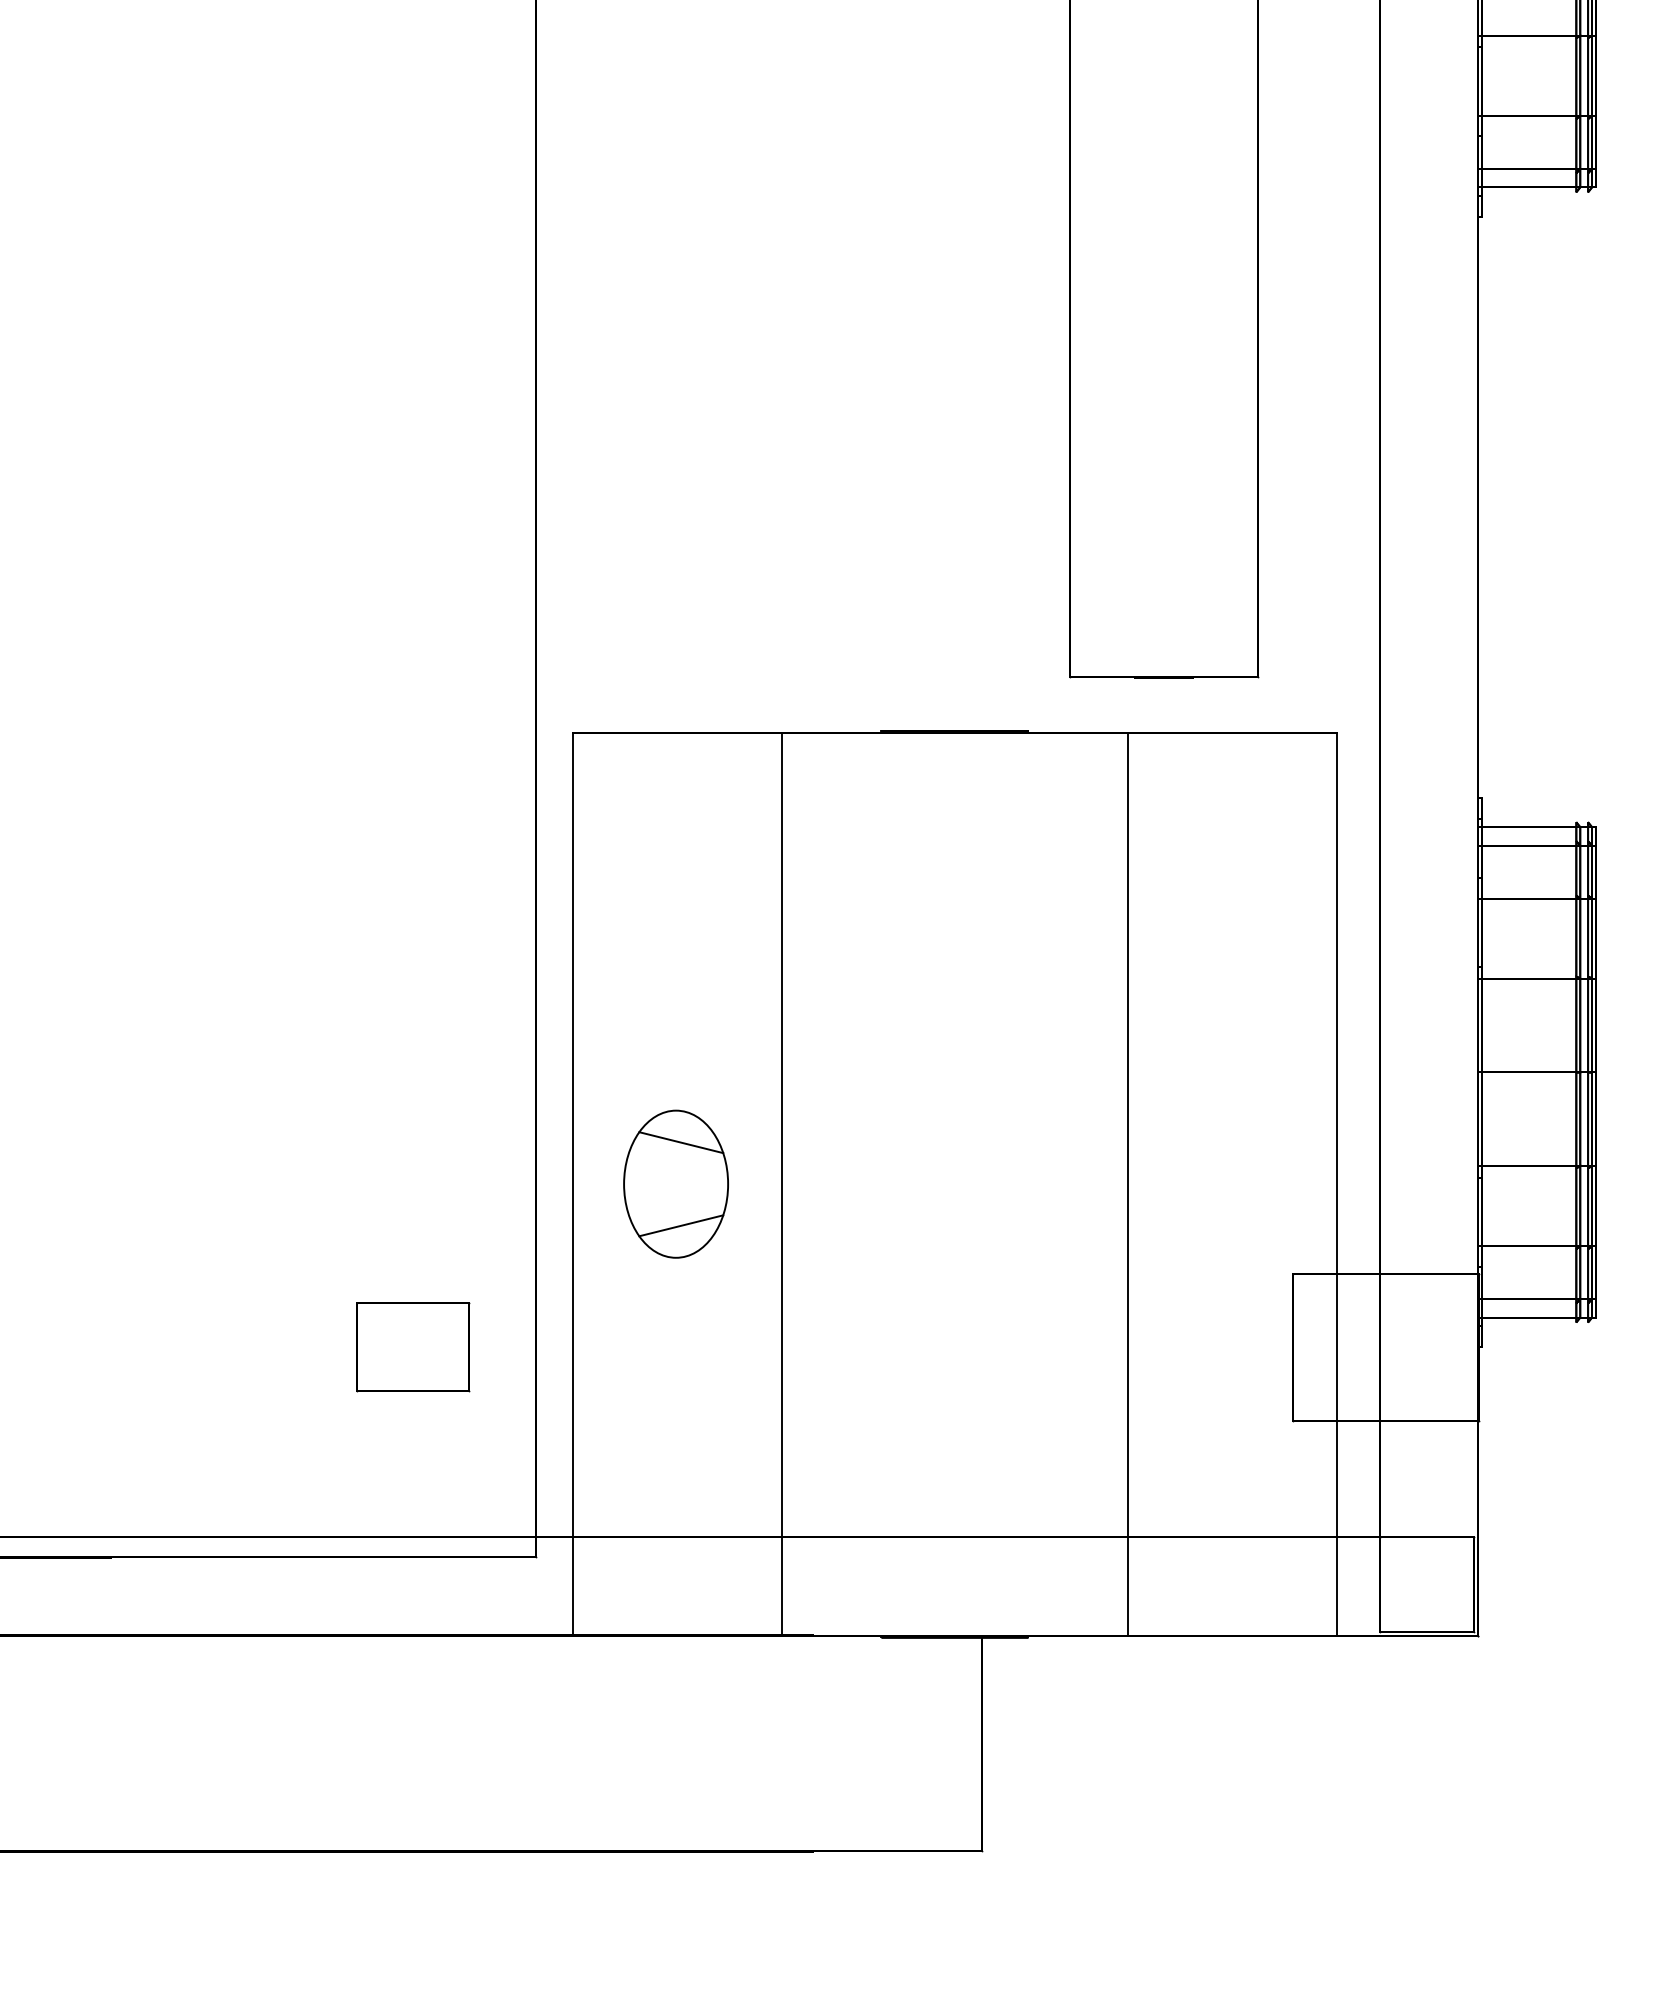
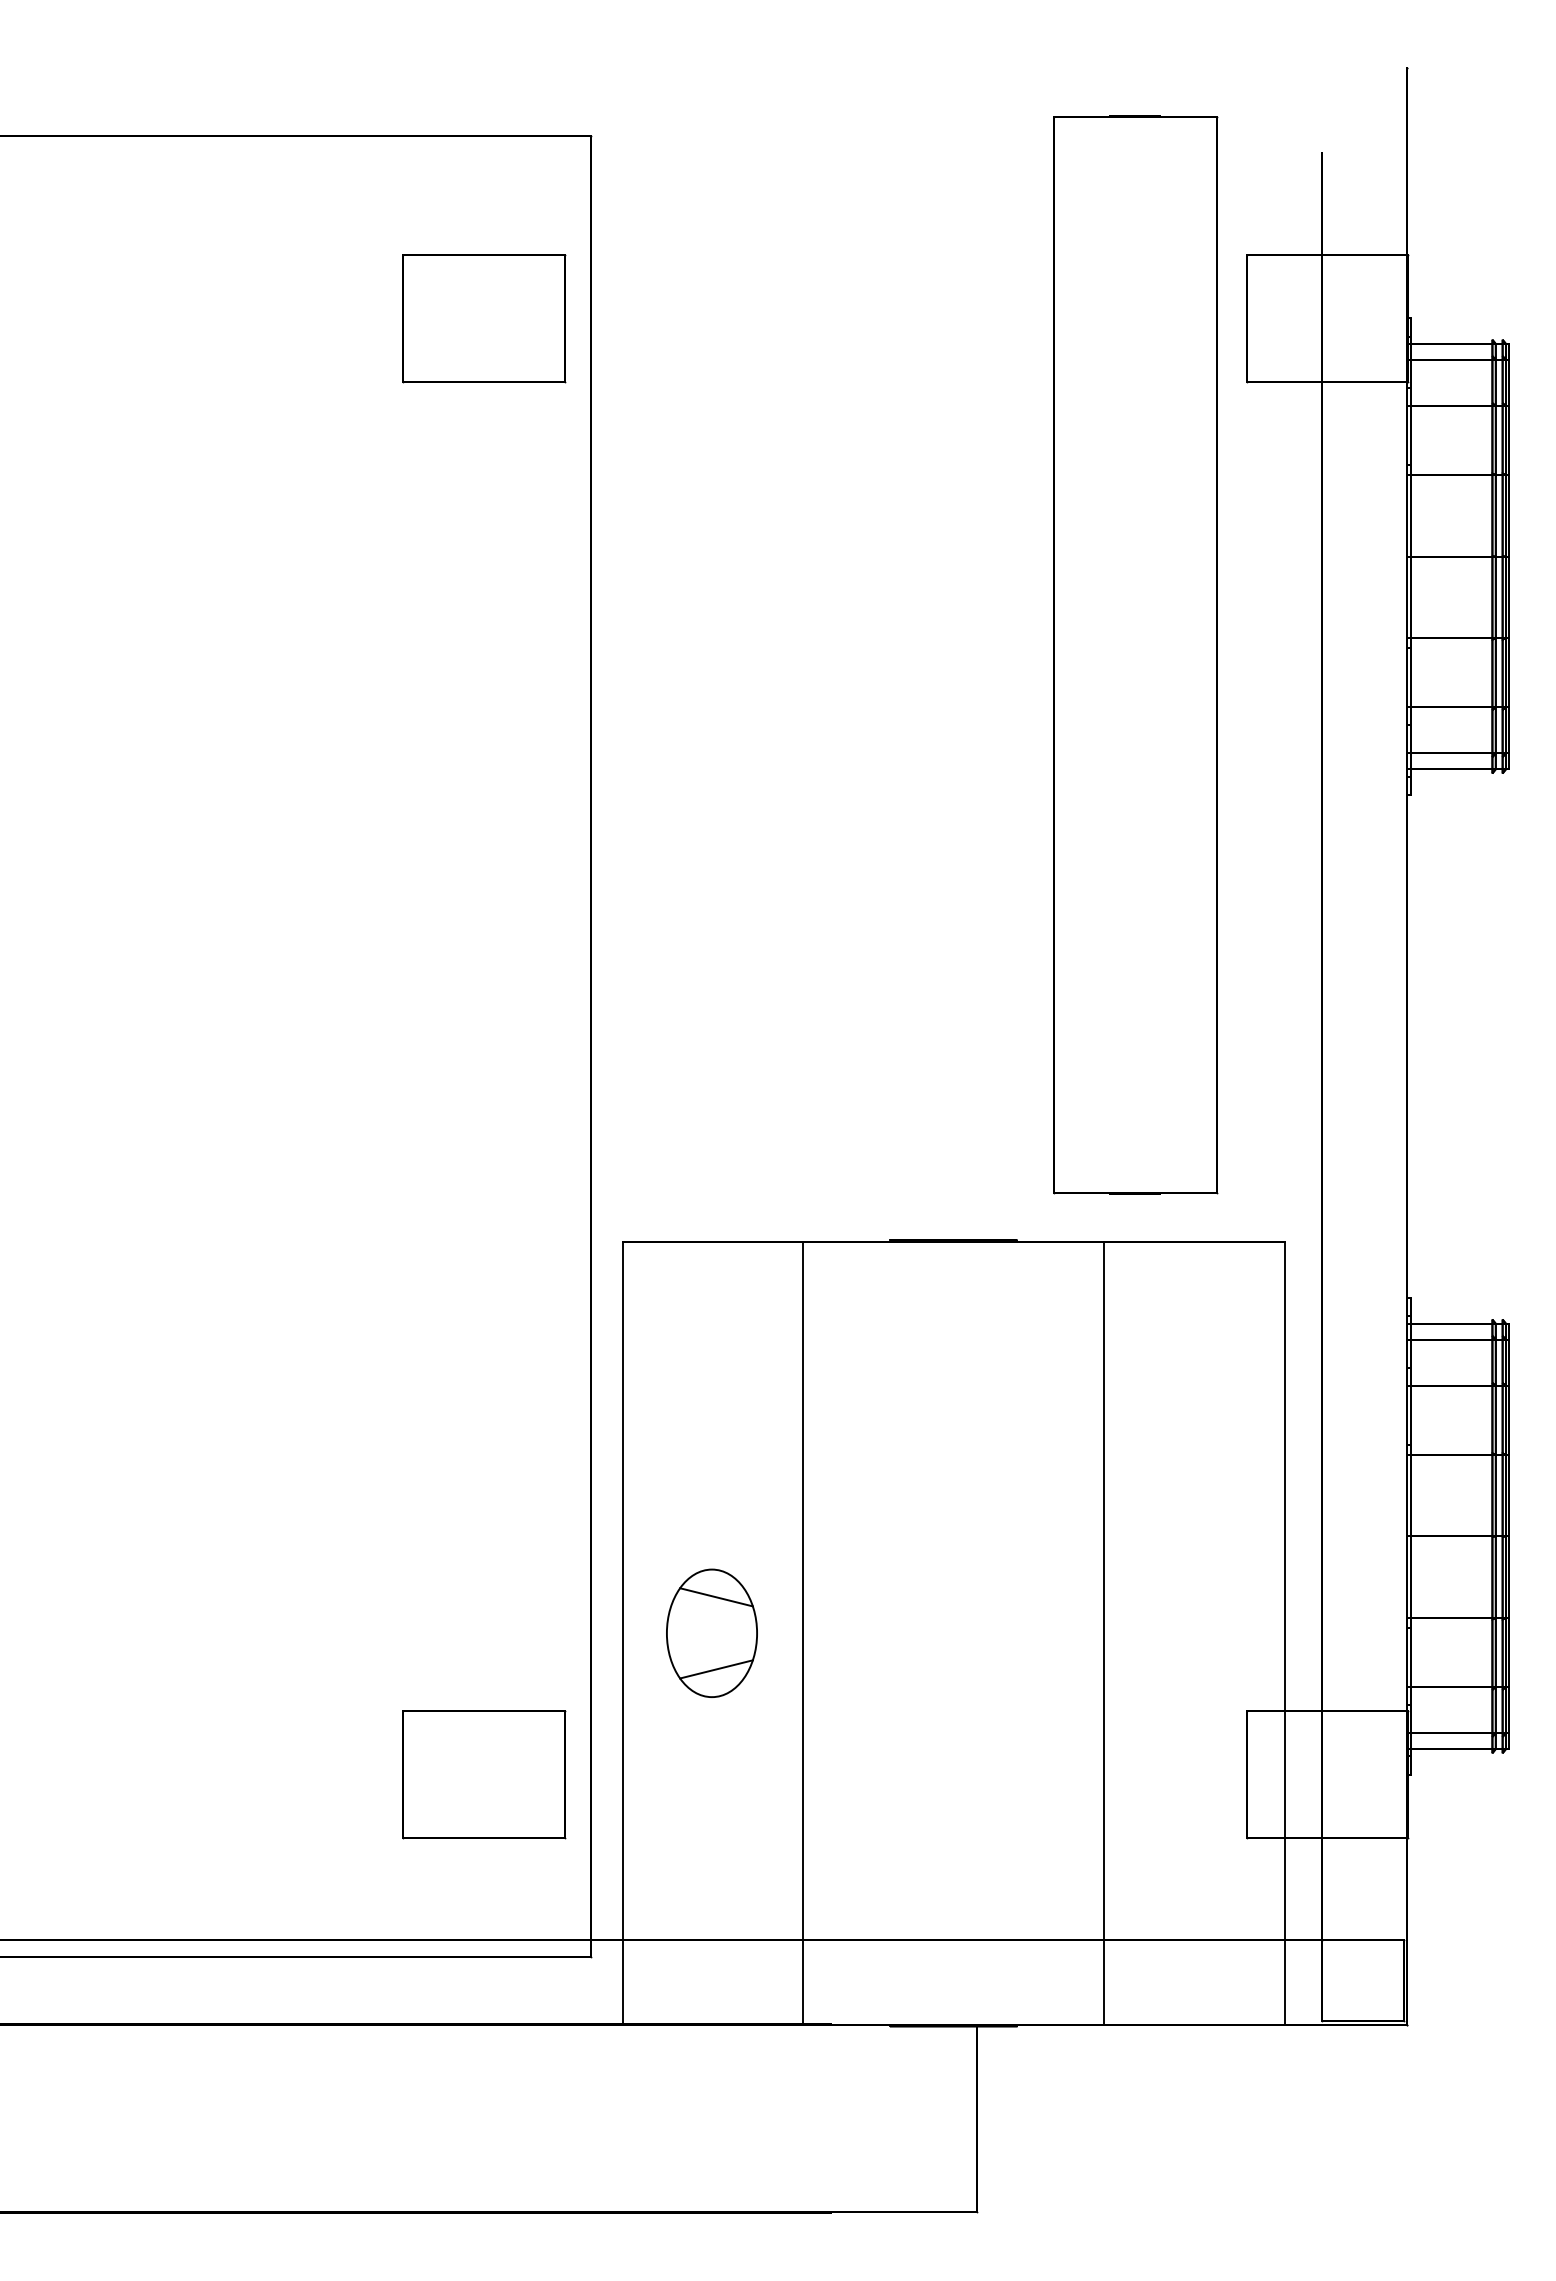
part: (413, 1347) -> (484, 1774), size x1.67

